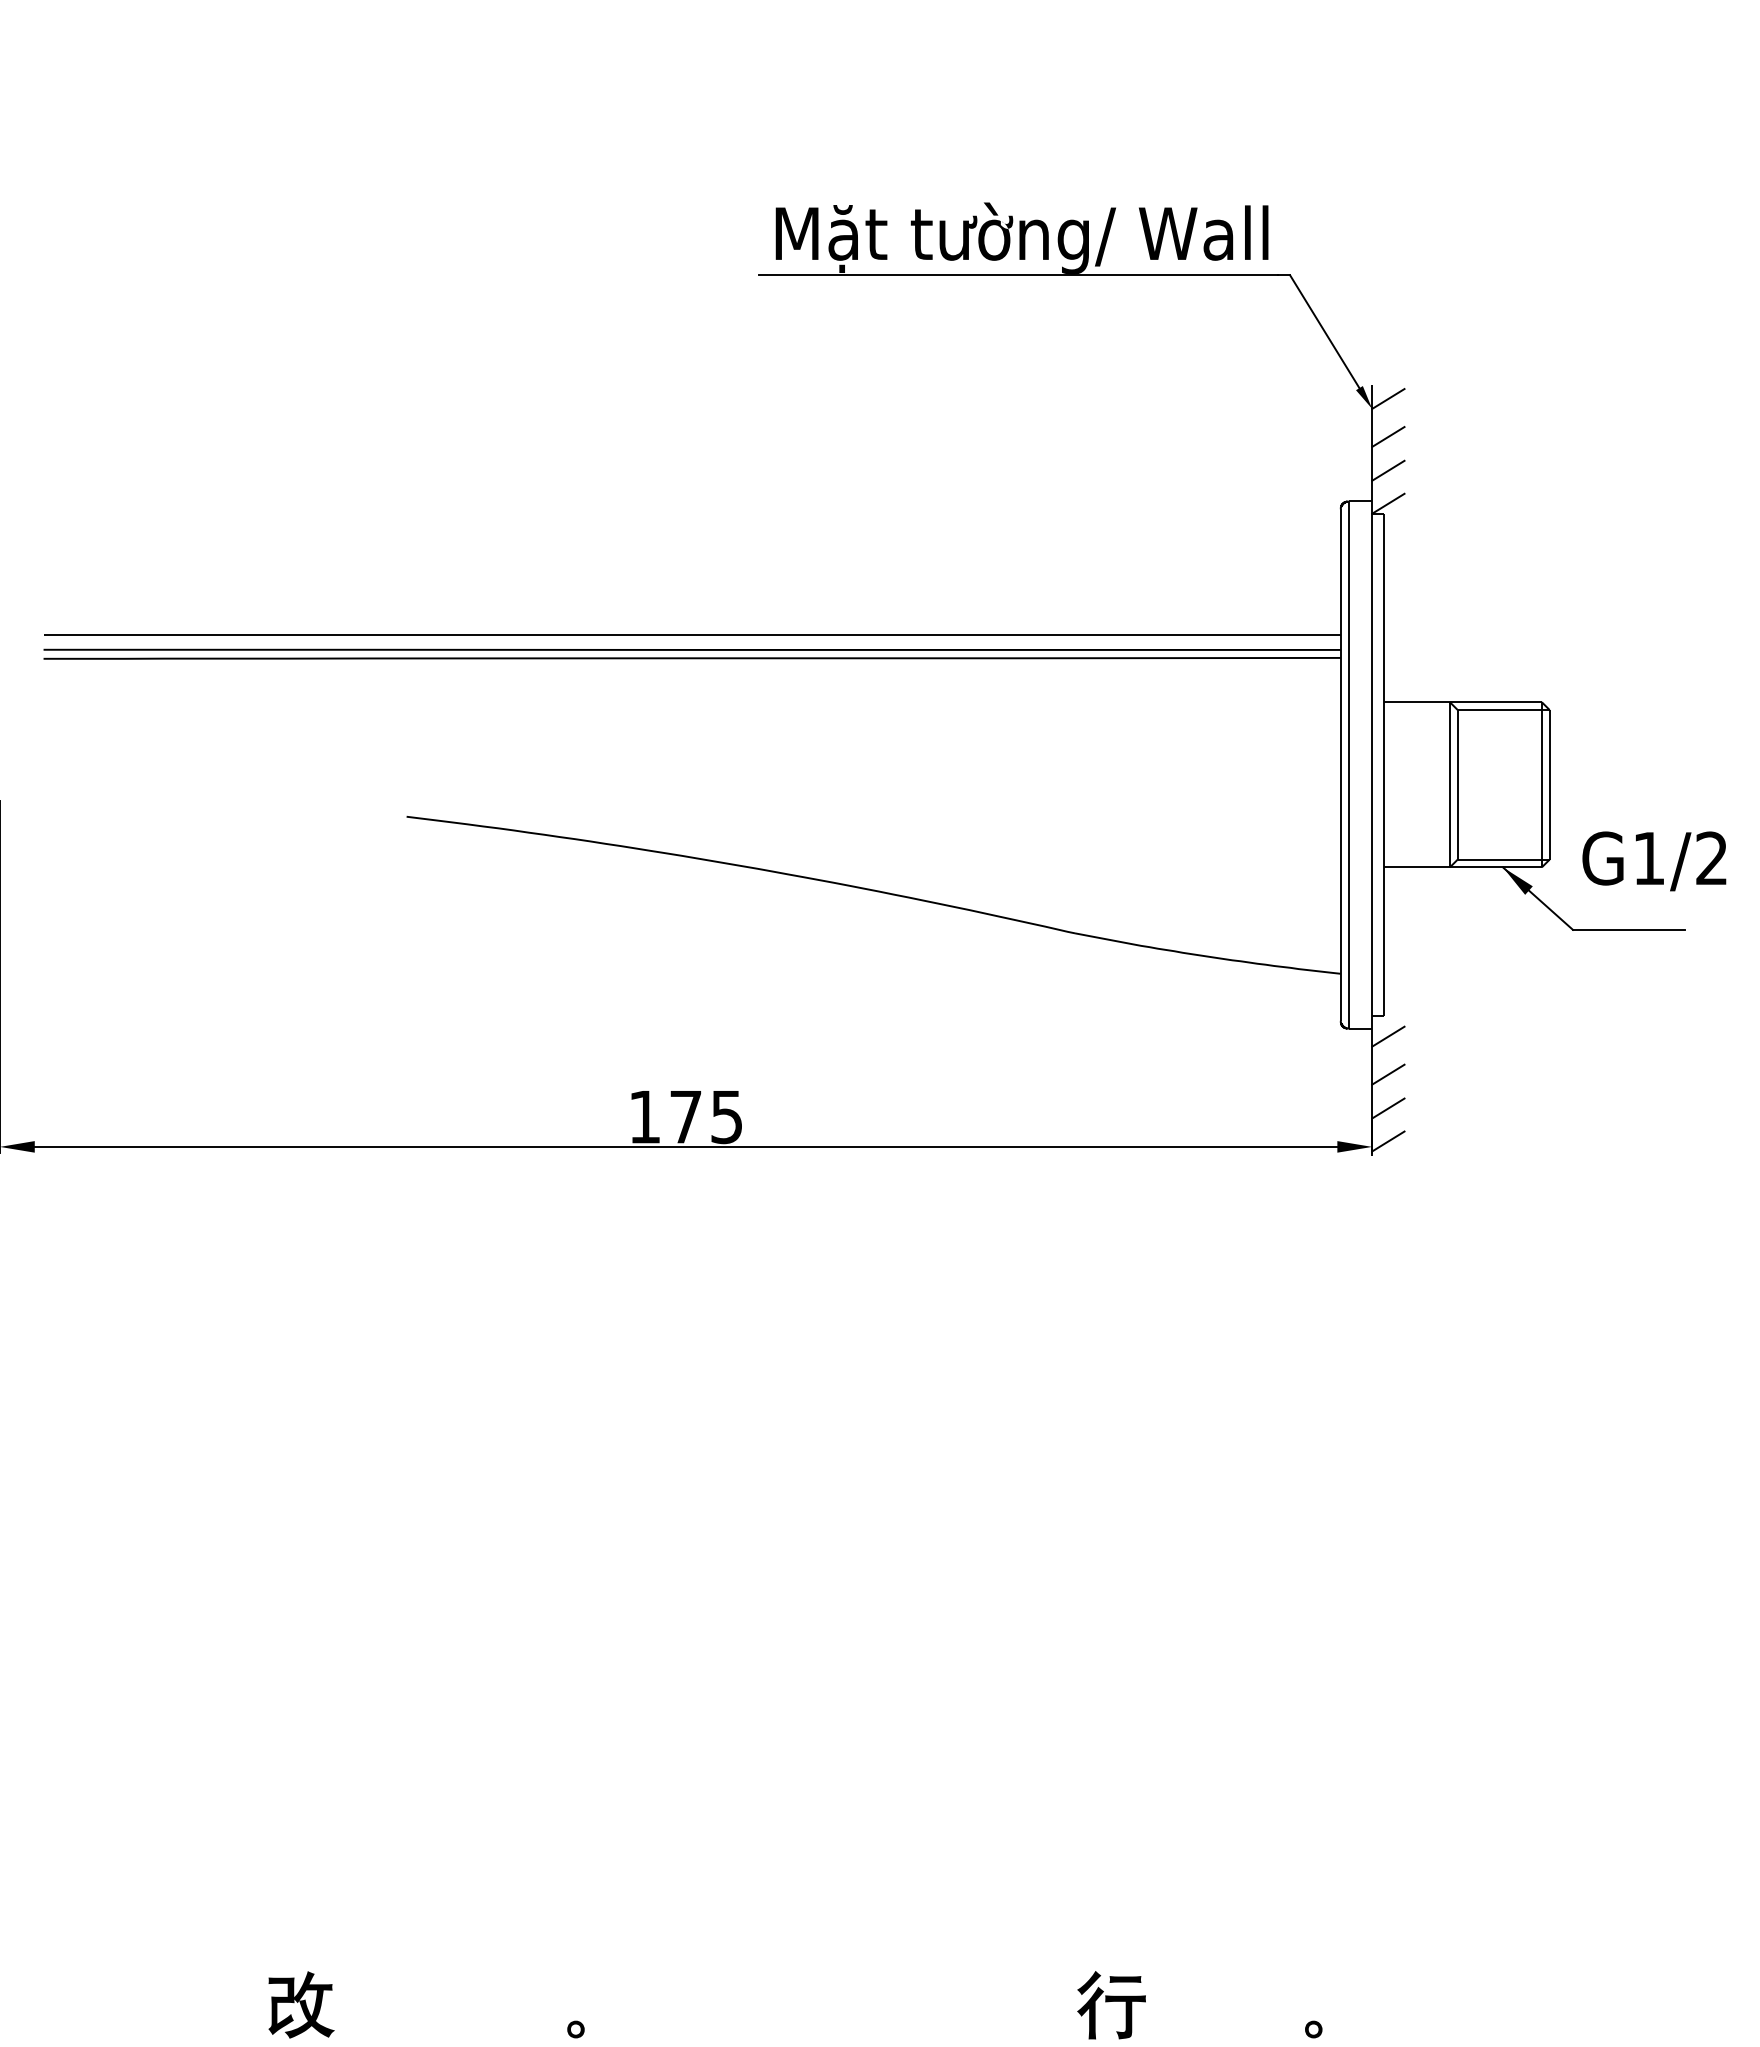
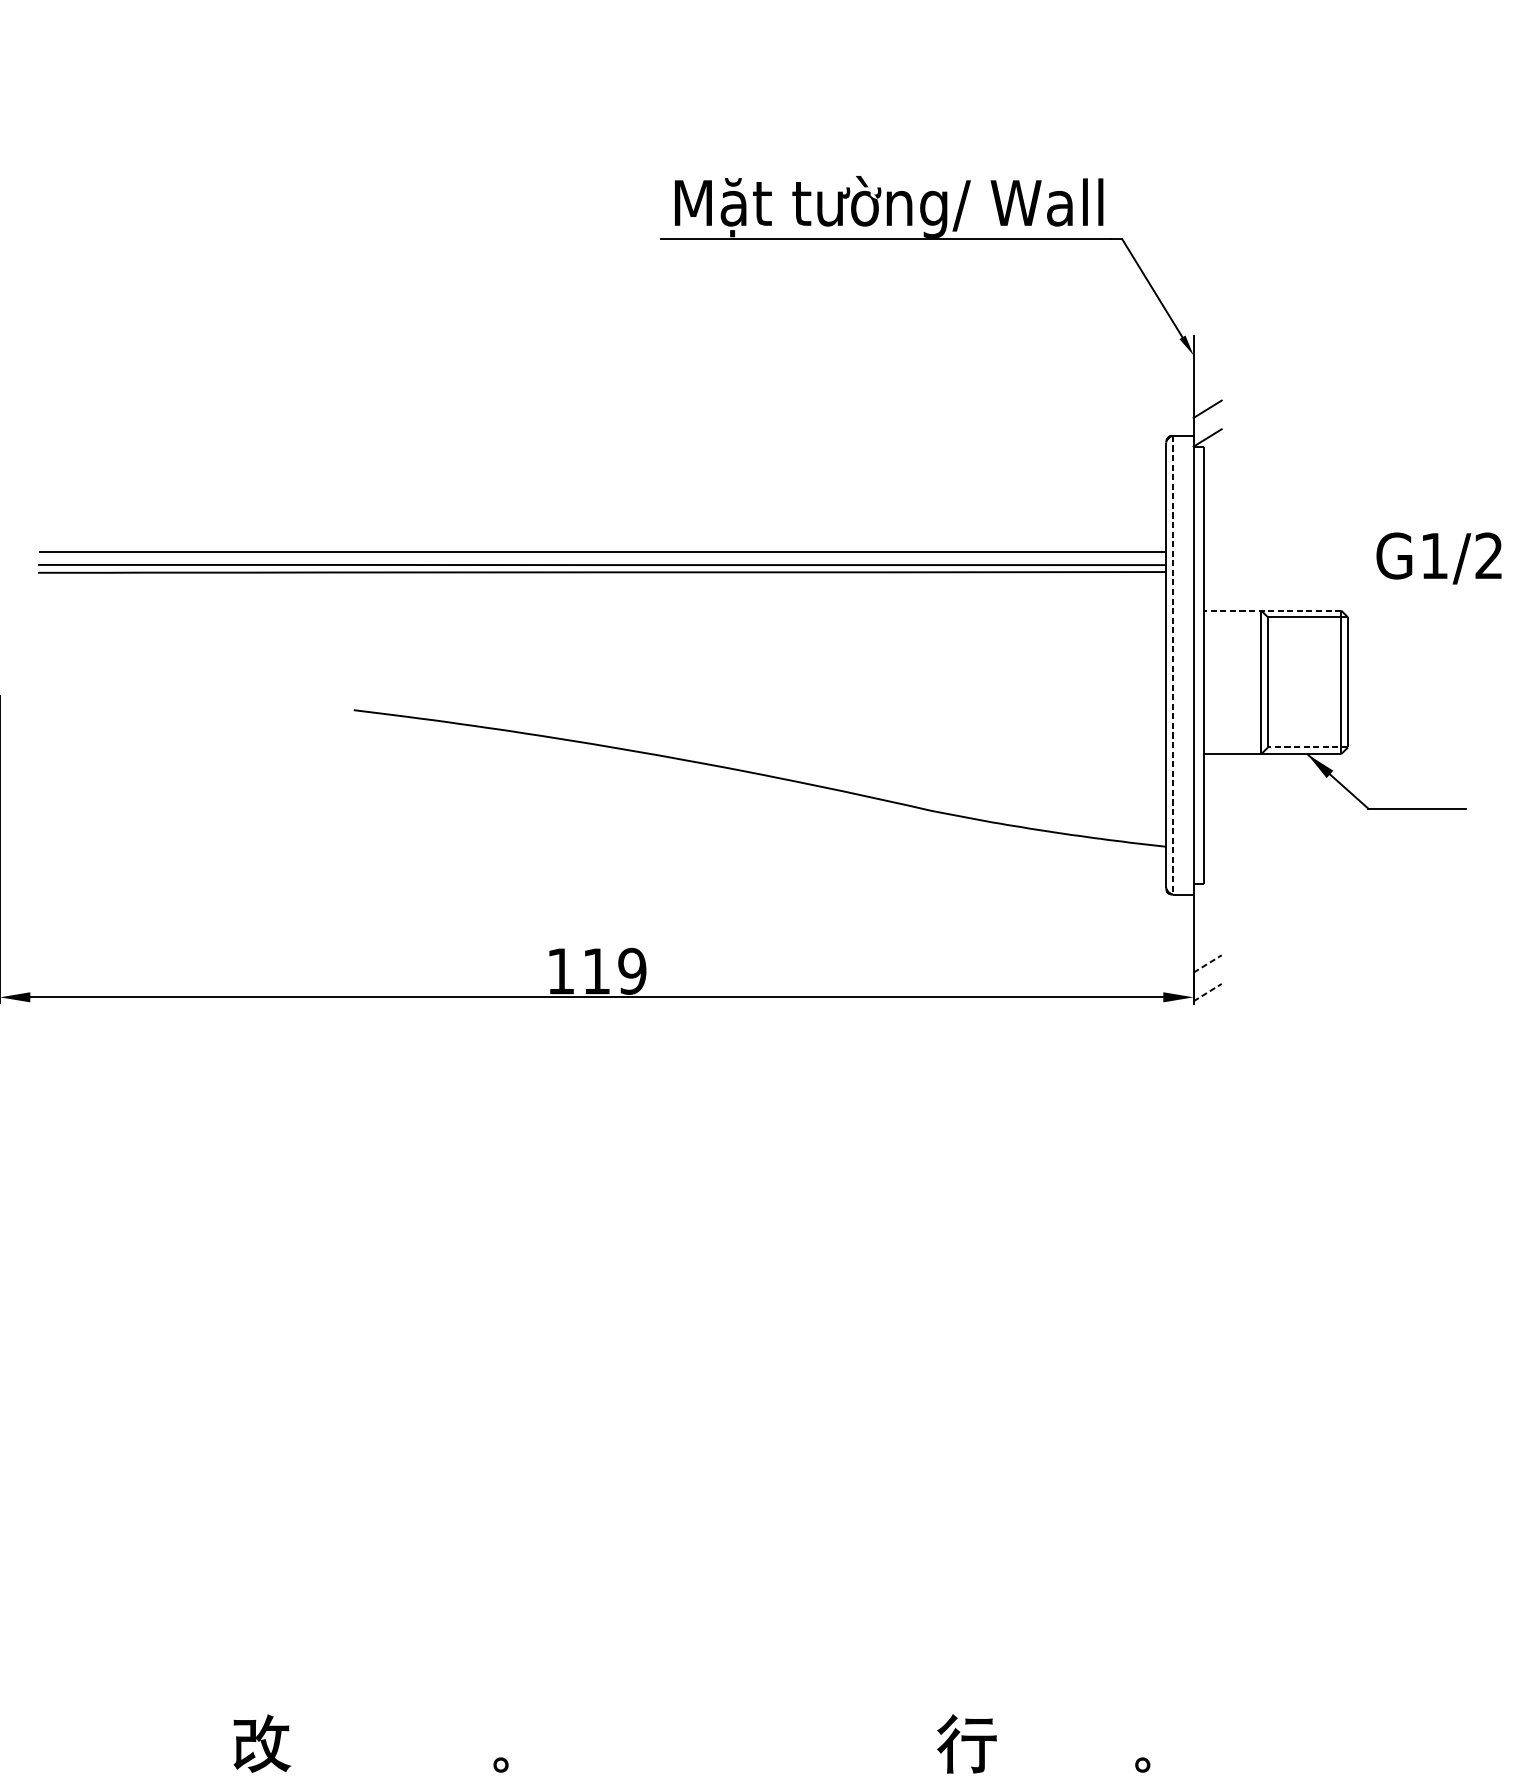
line: (1388, 398) -> (1207, 346), removed
line: (1388, 436) -> (1207, 379), removed
line: (1462, 702) -> (1272, 610), solid -> dashed
line: (1348, 765) -> (1173, 665), solid -> dashed
line: (1503, 859) -> (1307, 747), solid -> dashed
text: (1654, 861) -> (1439, 558), moved
line: (1388, 1036) -> (1207, 901), removed
line: (1388, 1074) -> (1207, 934), removed
line: (1388, 1108) -> (1207, 963), solid -> dashed
text: (706, 1116) -> (614, 970), 175 -> 119
line: (1388, 1141) -> (1207, 992), solid -> dashed

